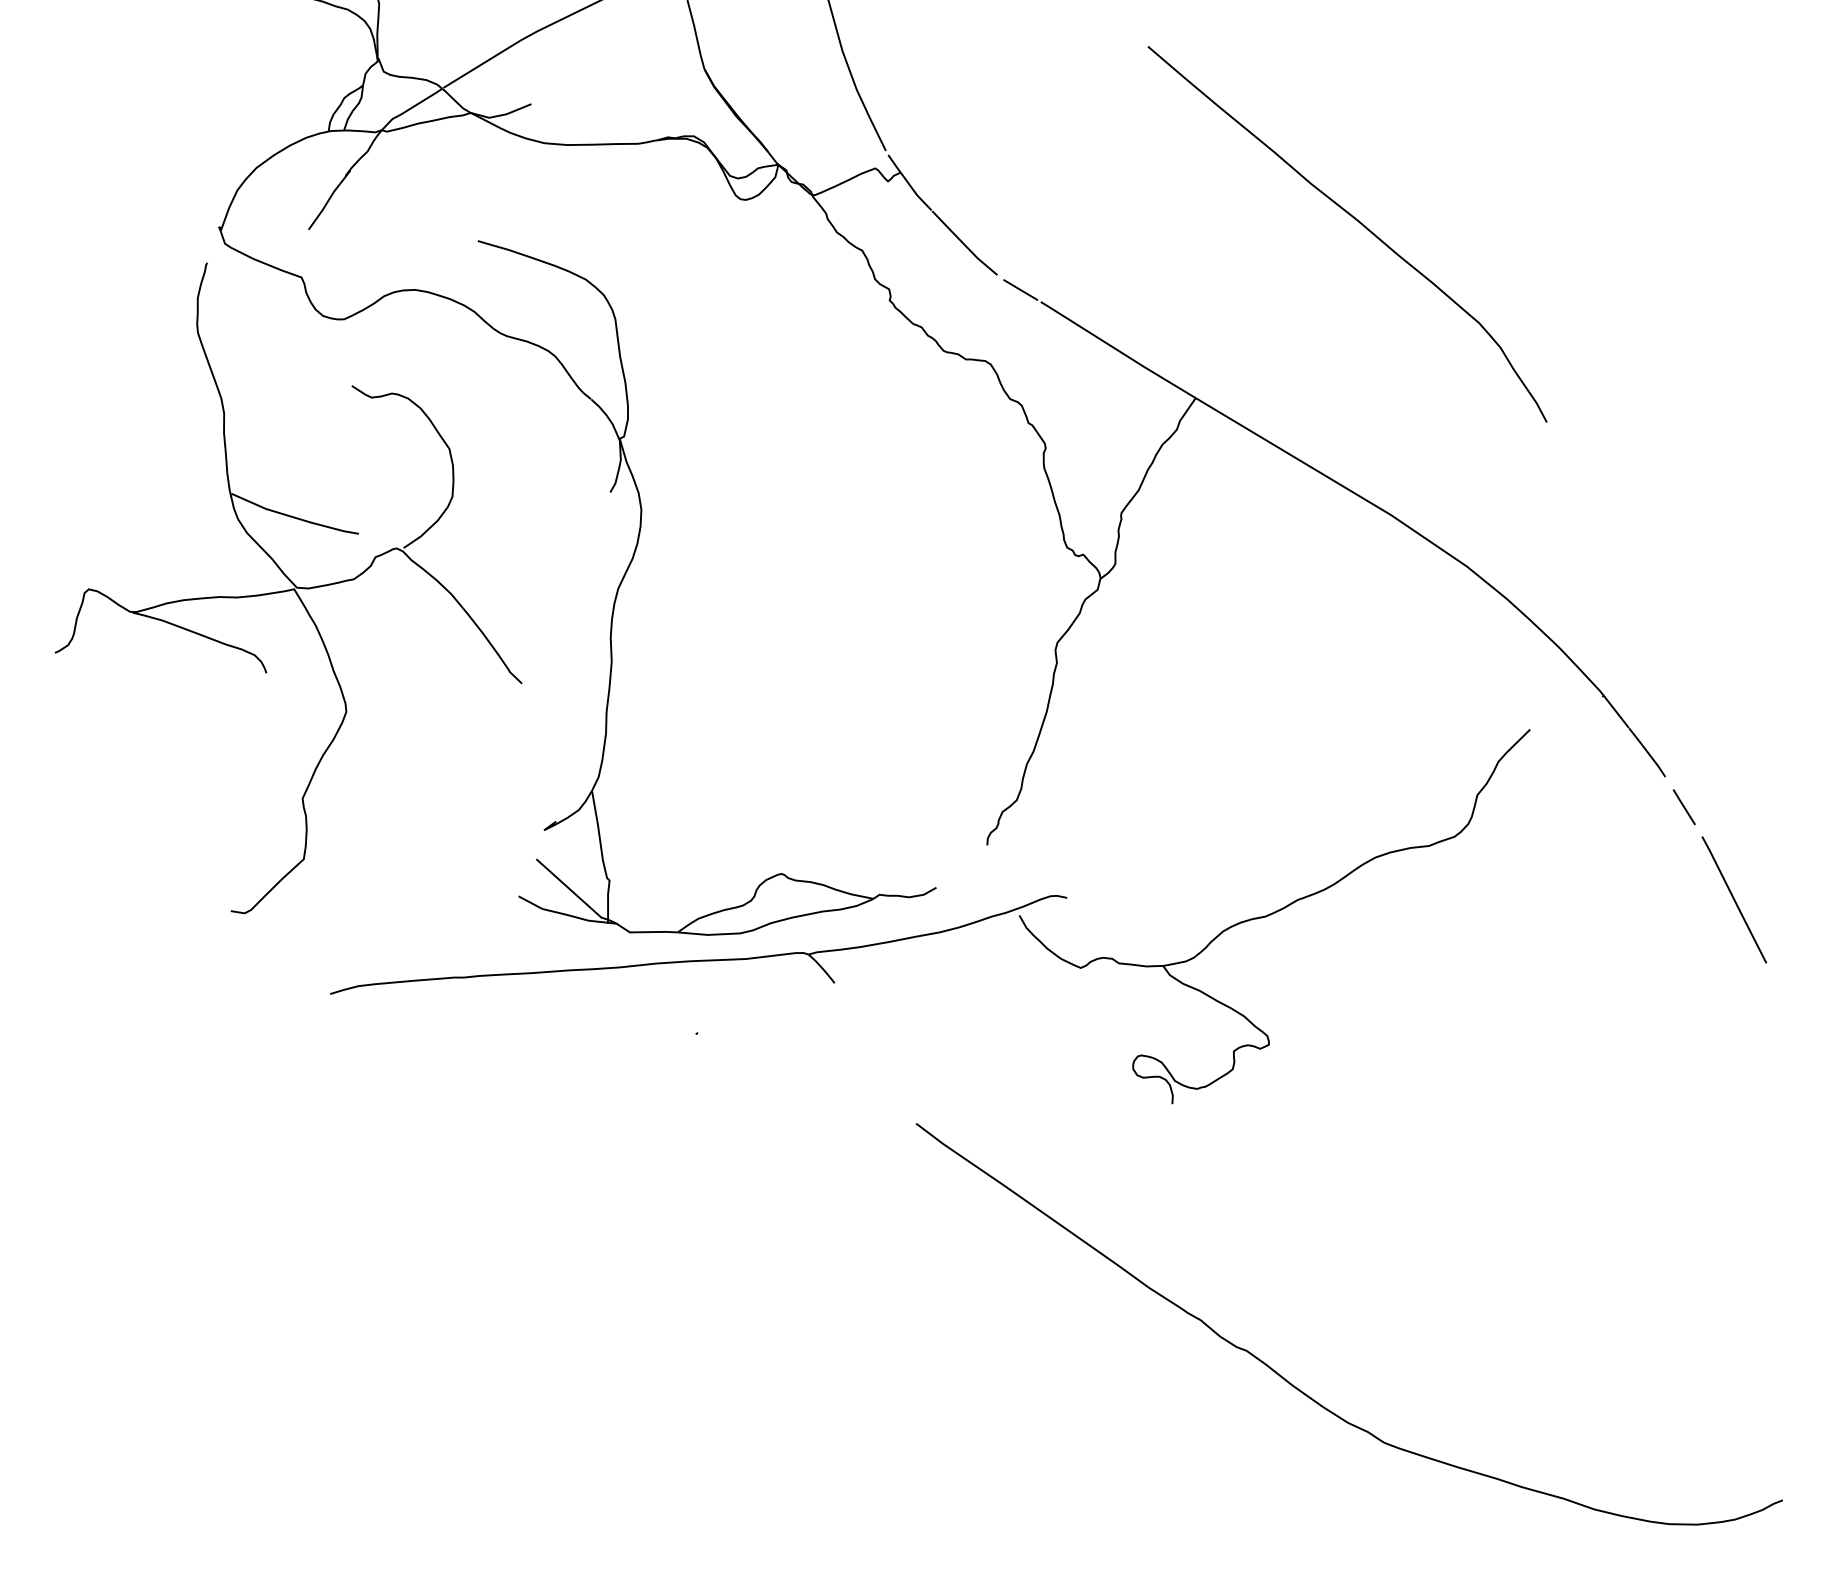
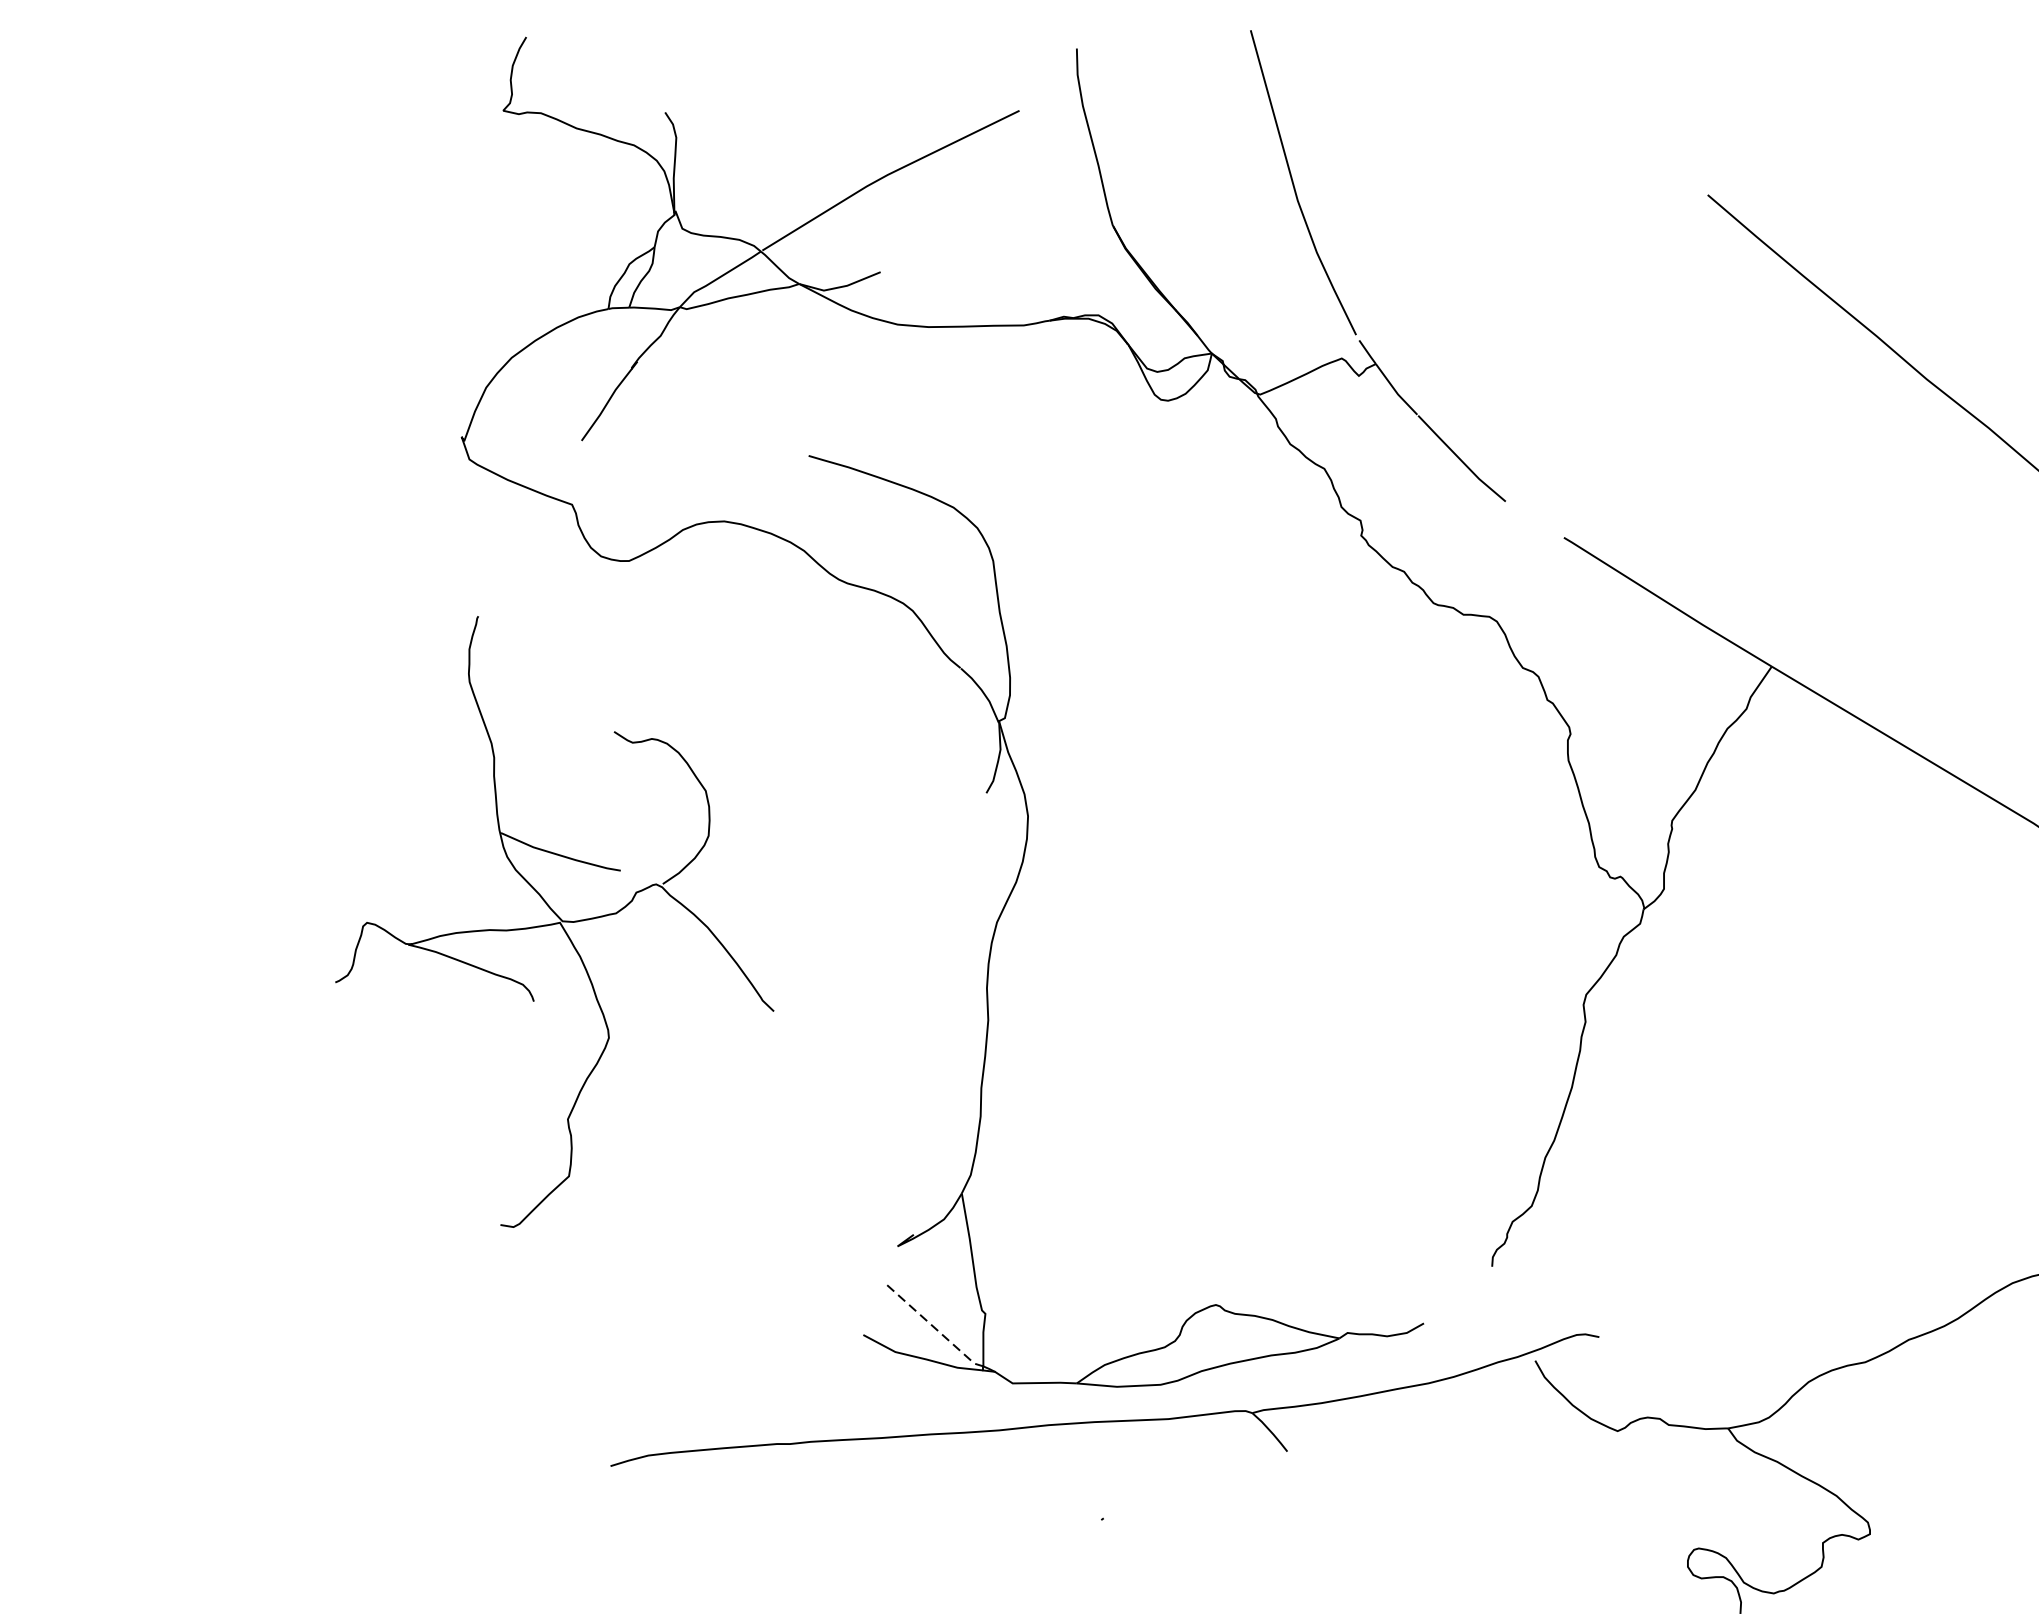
line: (1020, 289) -> (1536, 520), removed
part: (288, 588) -> (554, 922), size x0.7
line: (571, 891) -> (934, 1328), solid -> dashed

